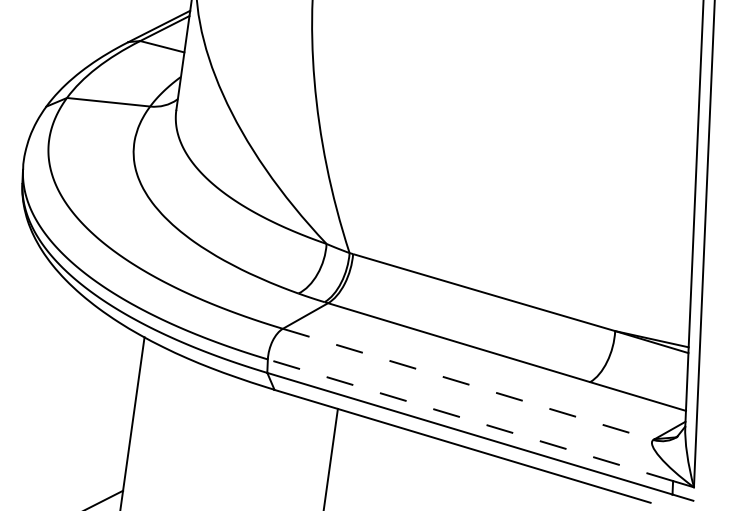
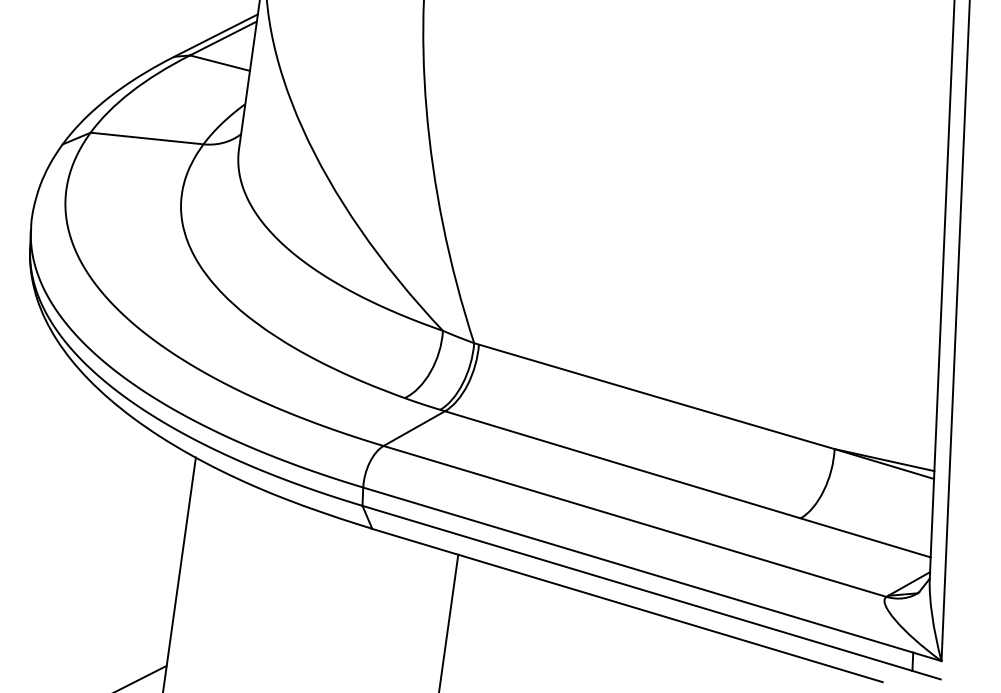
line: (468, 384) -> (635, 521), dashed -> solid
line: (469, 419) -> (637, 569), dashed -> solid

